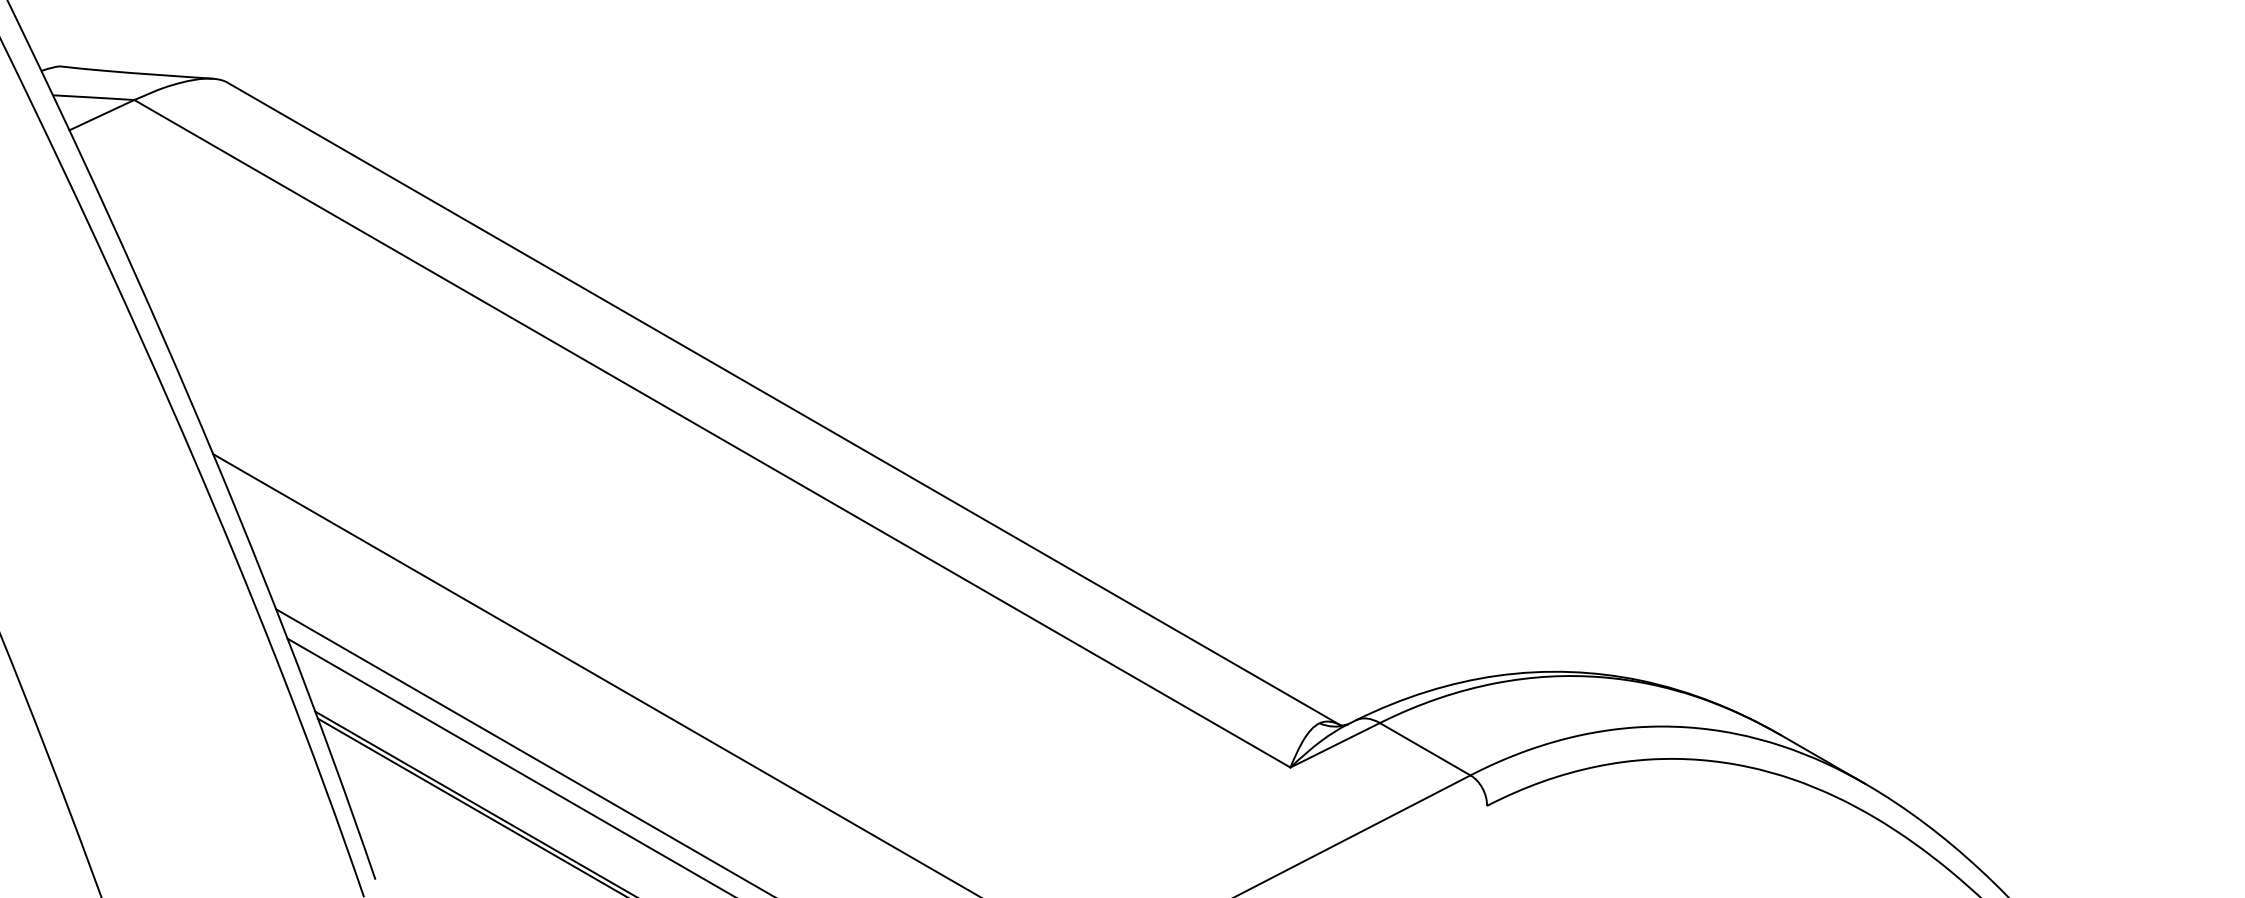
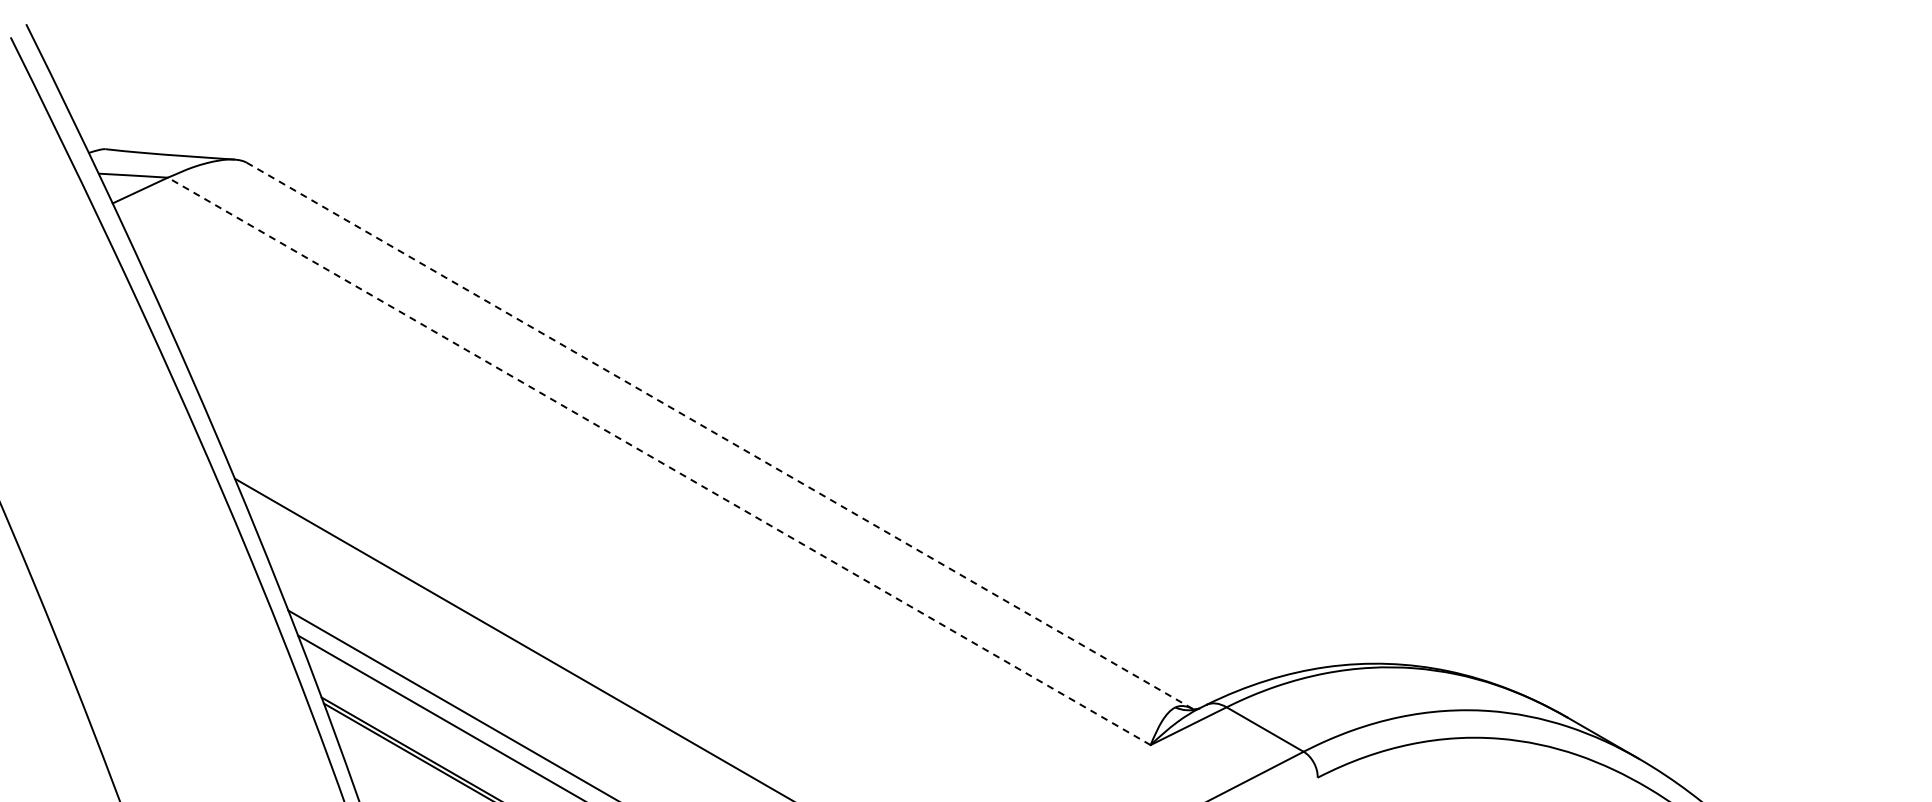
line: (784, 404) -> (720, 436), solid -> dashed
line: (711, 433) -> (658, 461), solid -> dashed

